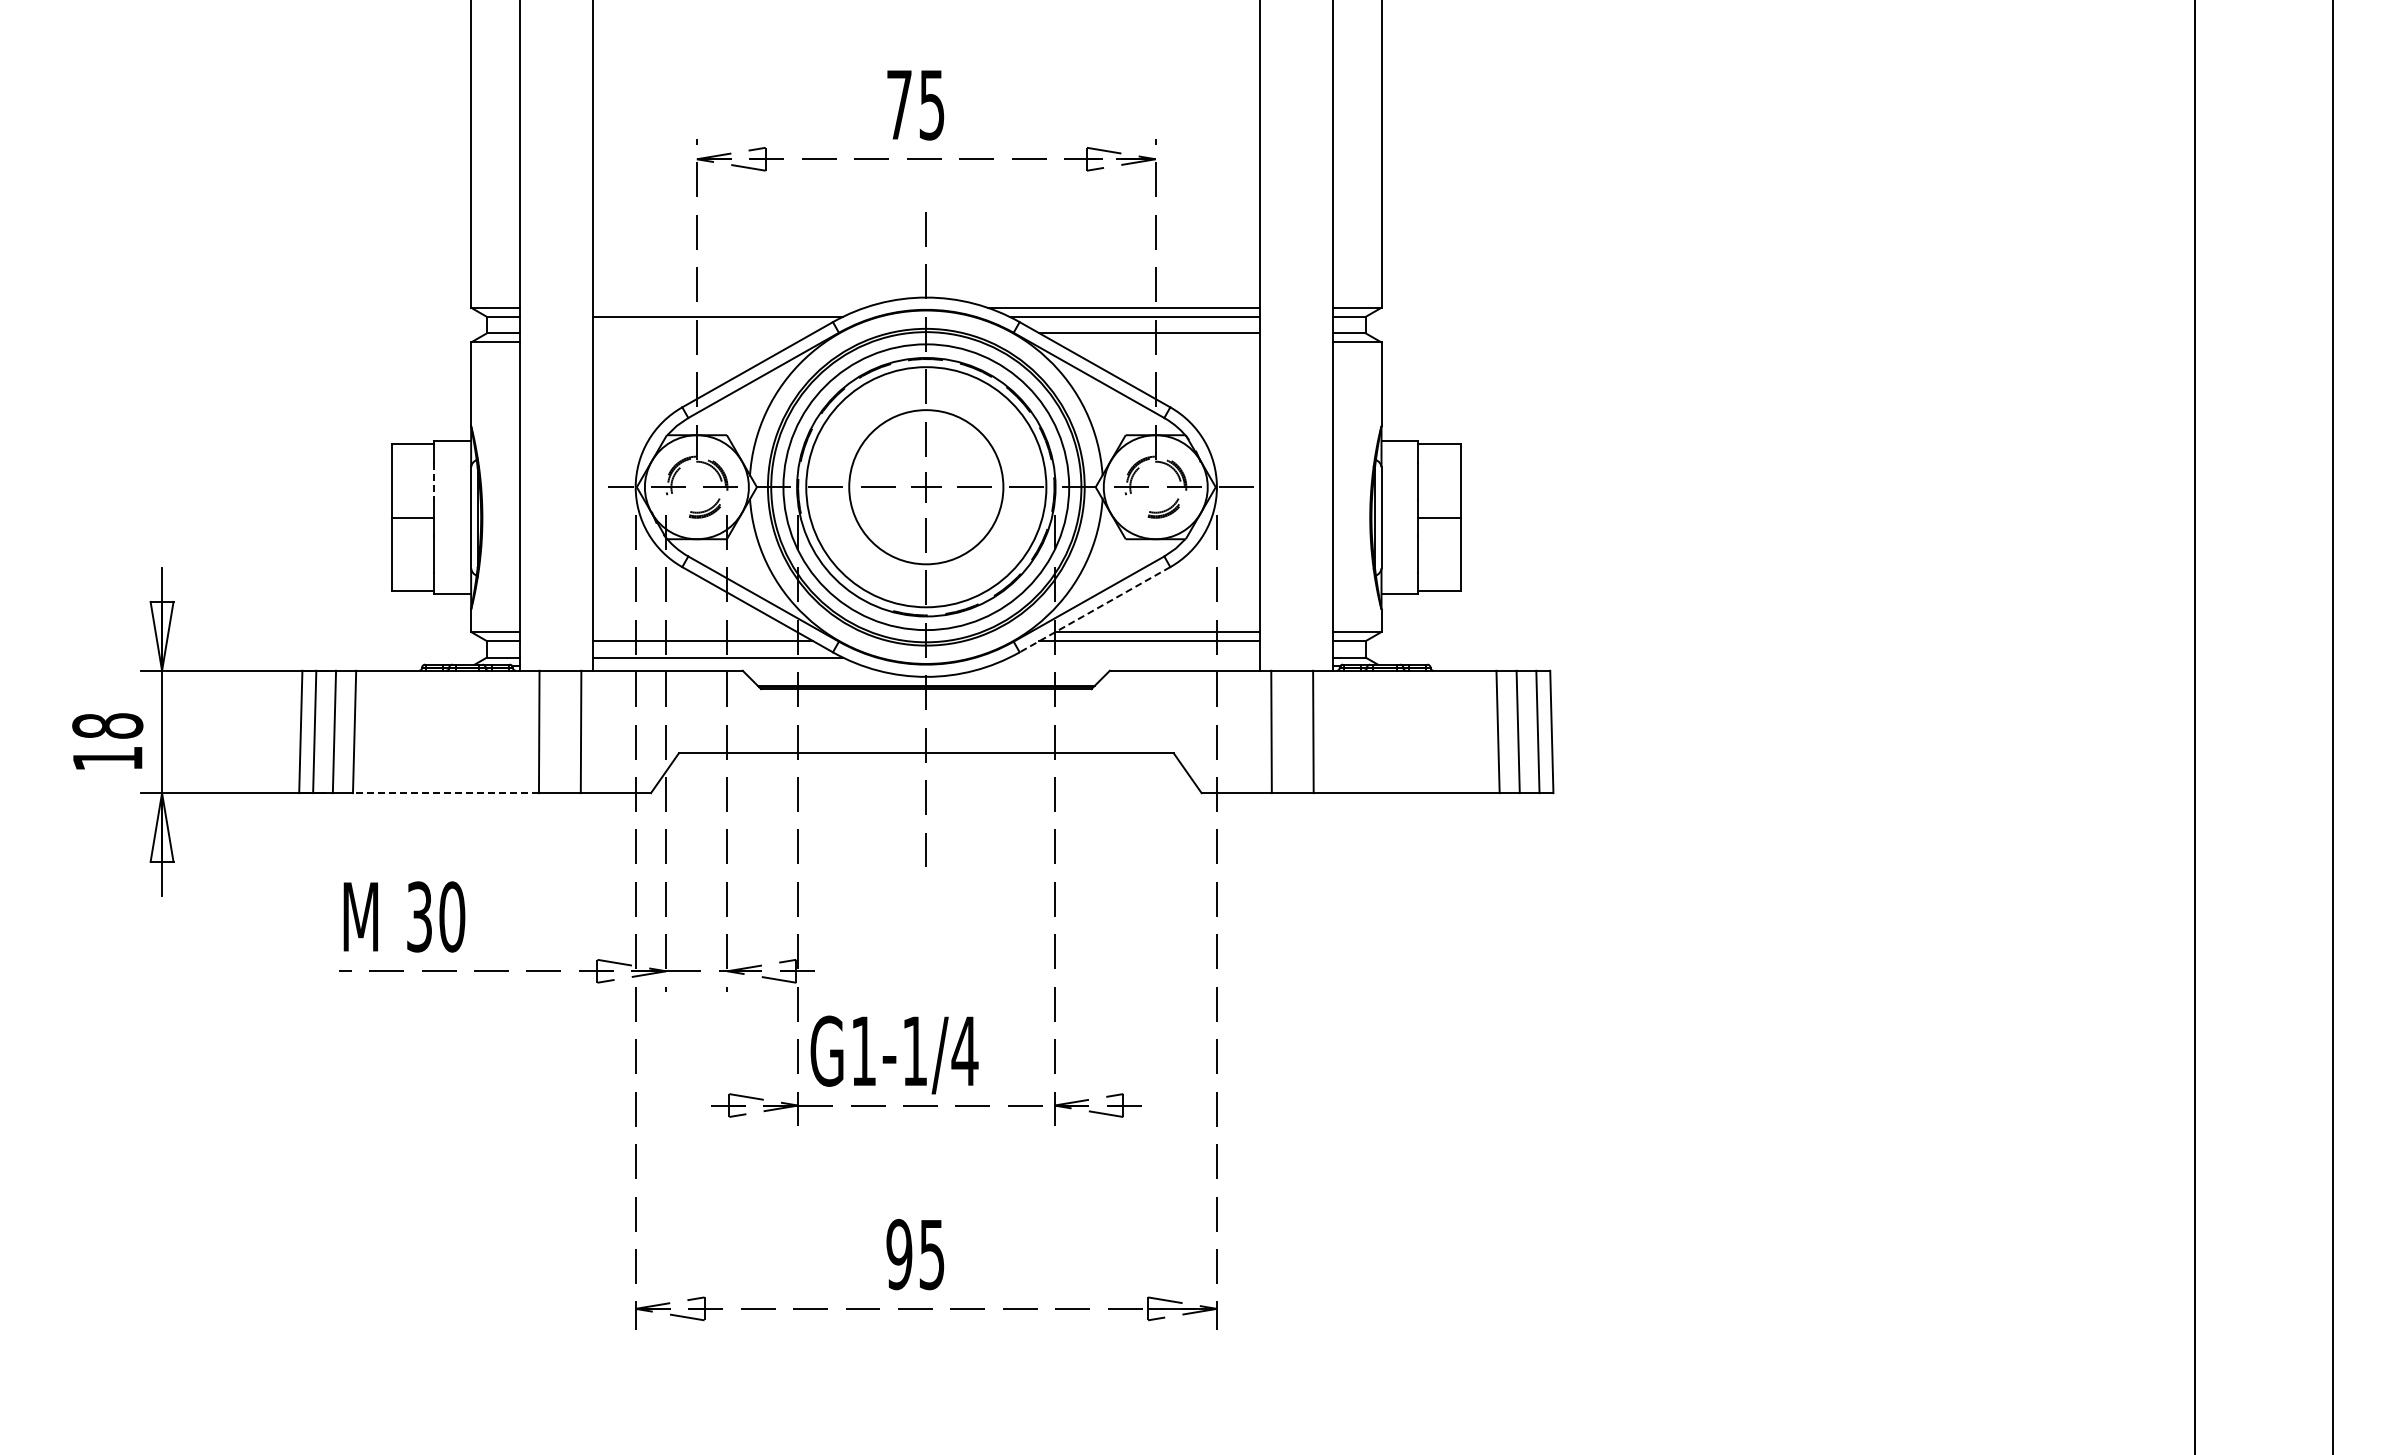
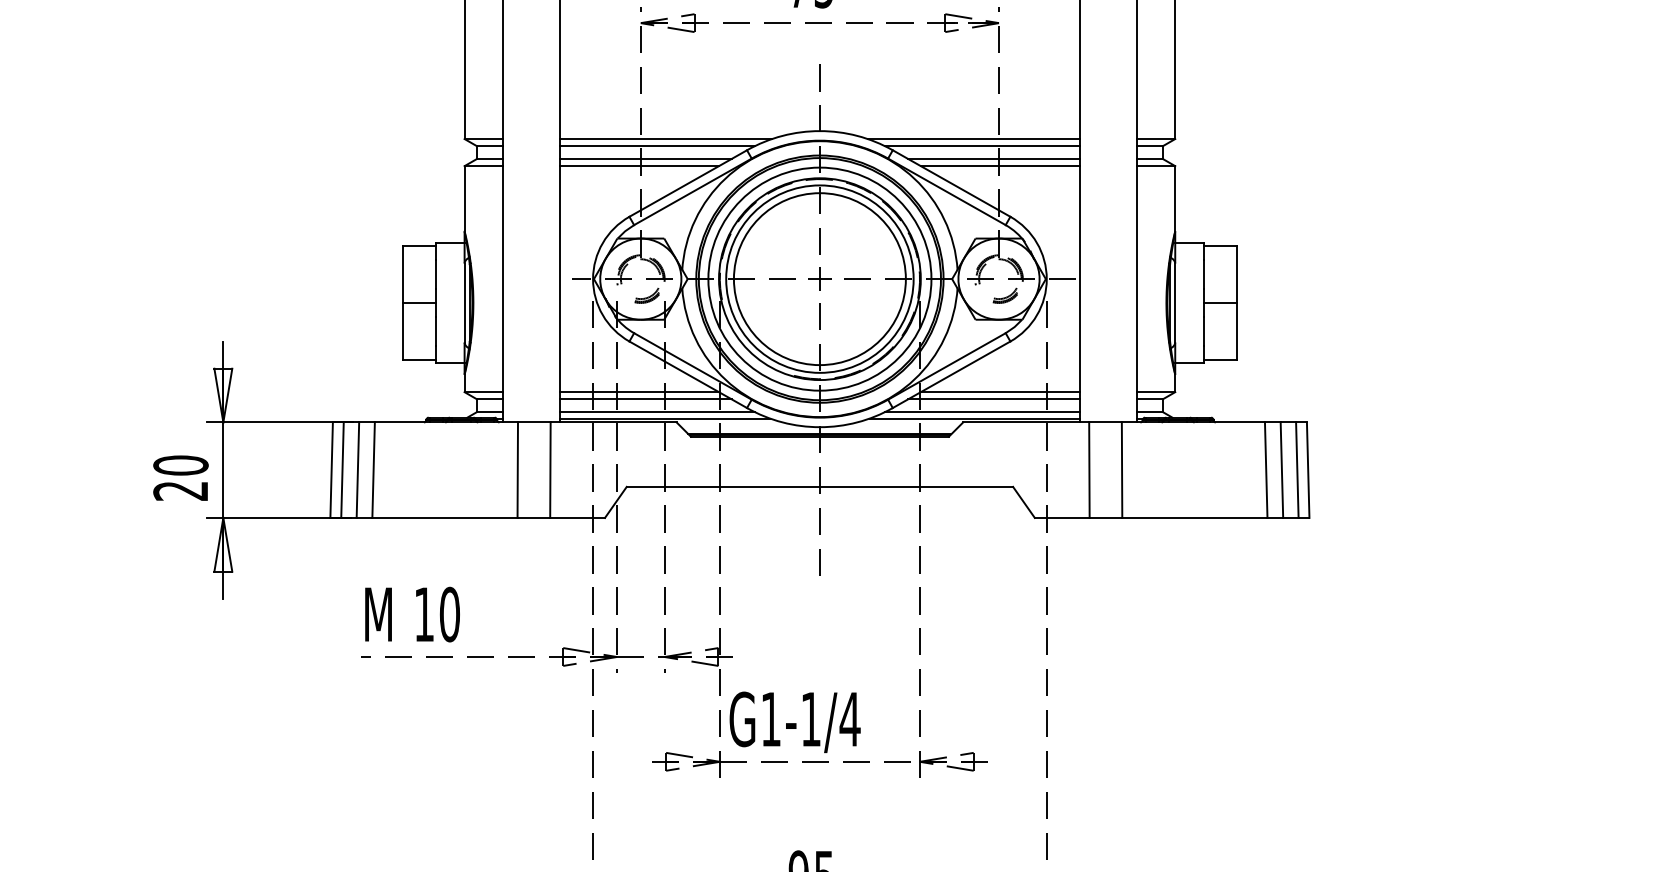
line: (729, 307) -> (666, 138), added
line: (703, 333) -> (645, 159), added
line: (695, 342) -> (639, 166), added
line: (1157, 342) -> (1000, 166), added
line: (434, 481) -> (436, 274), dashed -> solid
circle: (926, 487) -> (820, 279), size x1.43
line: (1095, 609) -> (951, 374), dashed -> solid
line: (695, 632) -> (639, 392), added
line: (1134, 657) -> (982, 412), added
line: (727, 665) -> (664, 418), added
line: (1124, 665) -> (974, 418), added
text: (107, 742) -> (180, 478), 18 -> 20
line: (445, 793) -> (444, 518), dashed -> solid
text: (419, 916) -> (424, 614), 30 -> 10

